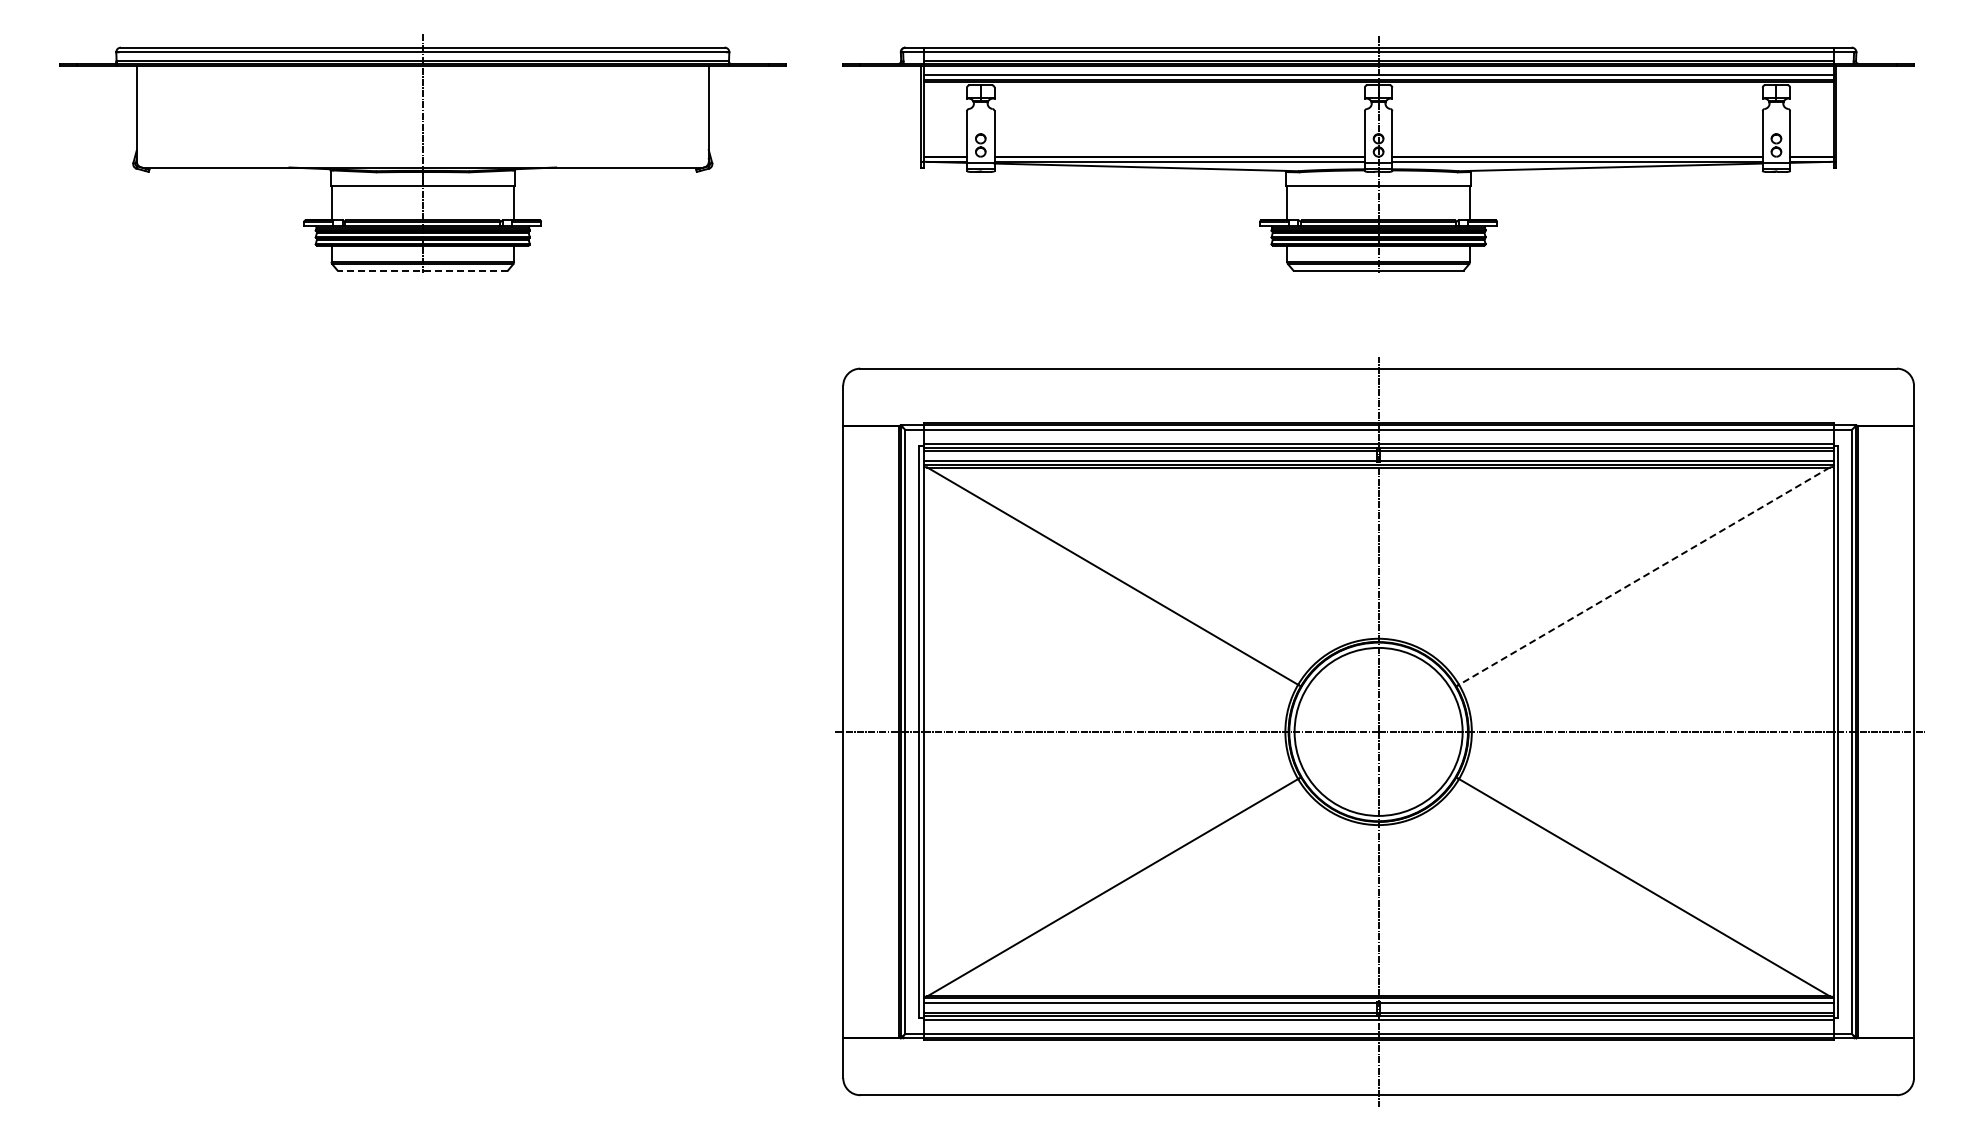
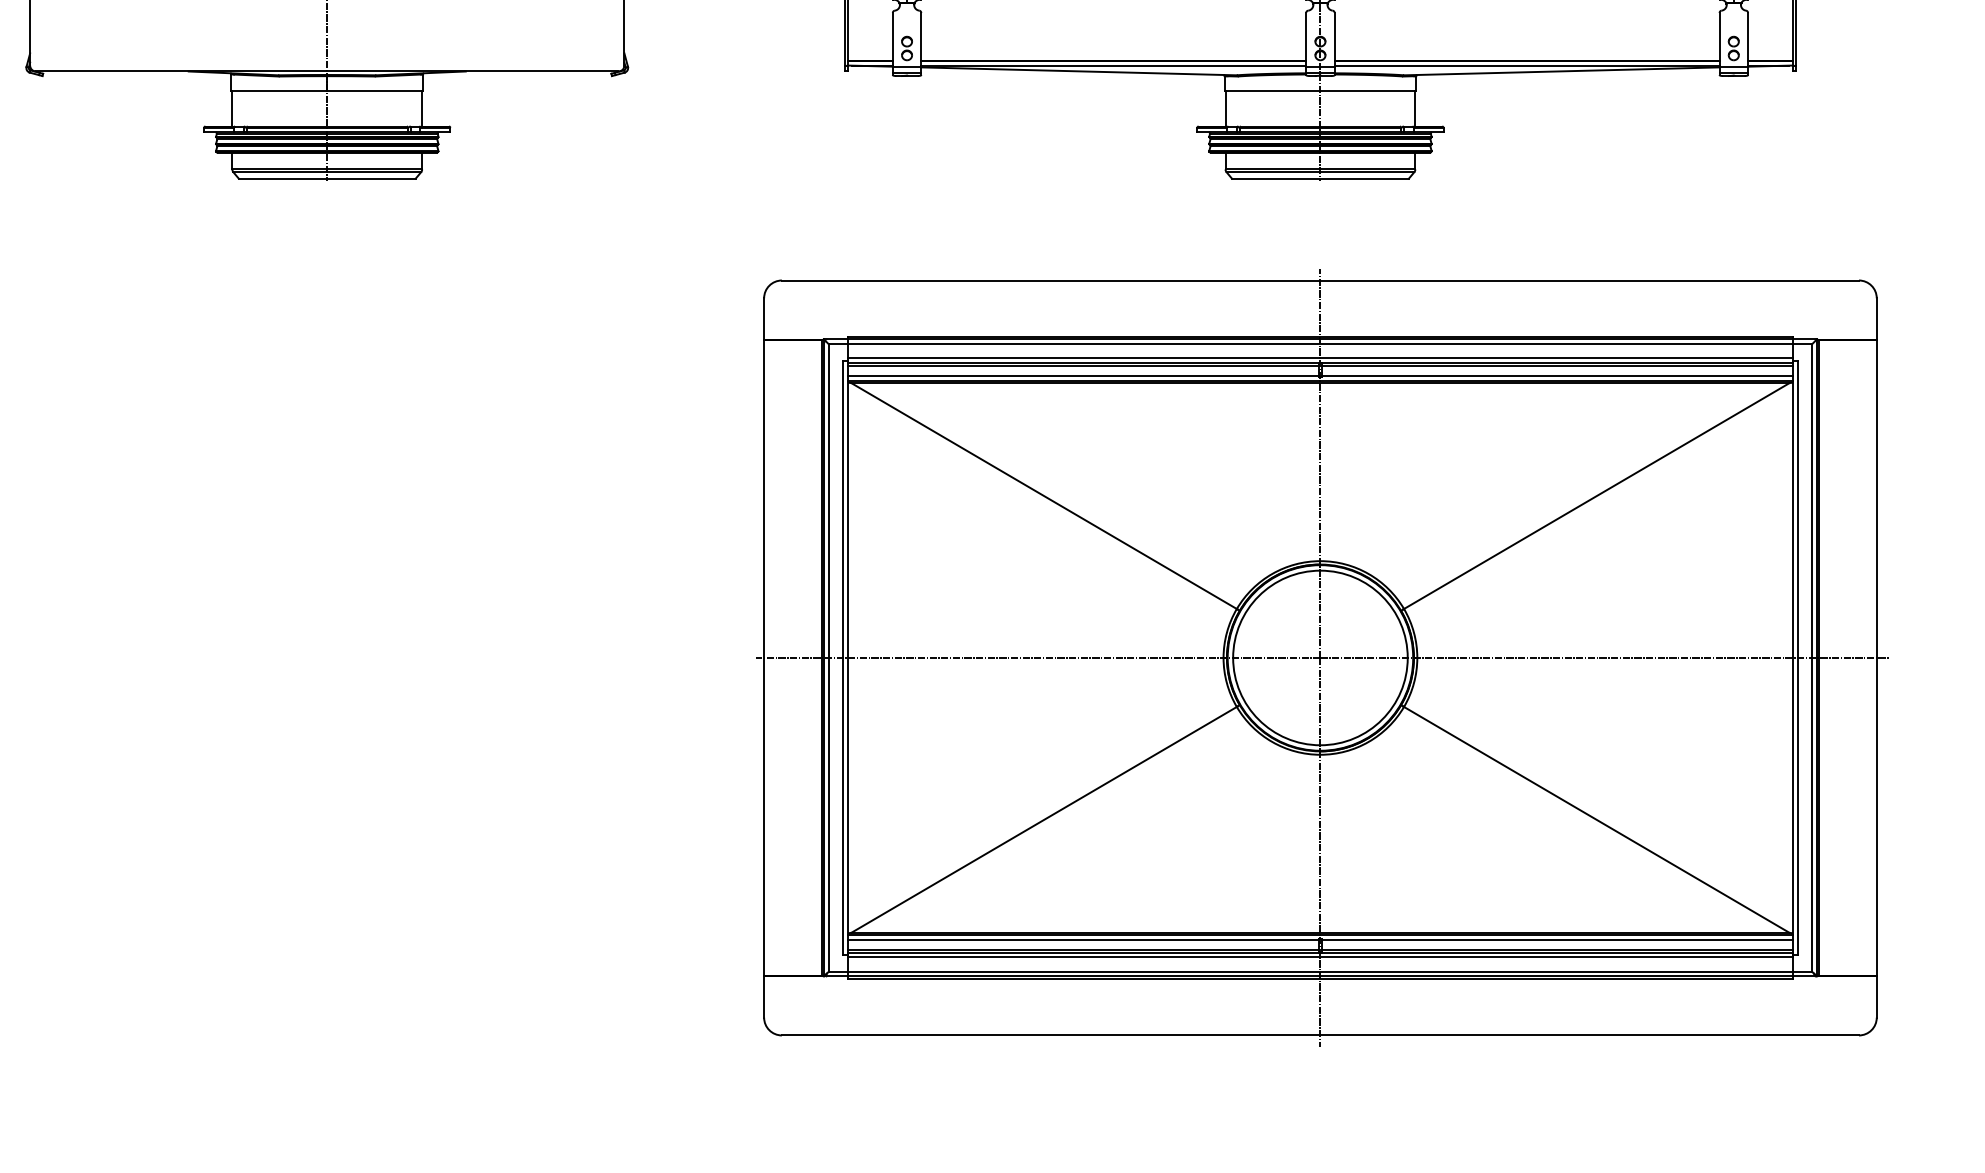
line: (422, 270) -> (326, 178), dashed -> solid
line: (1644, 576) -> (1596, 496), dashed -> solid

